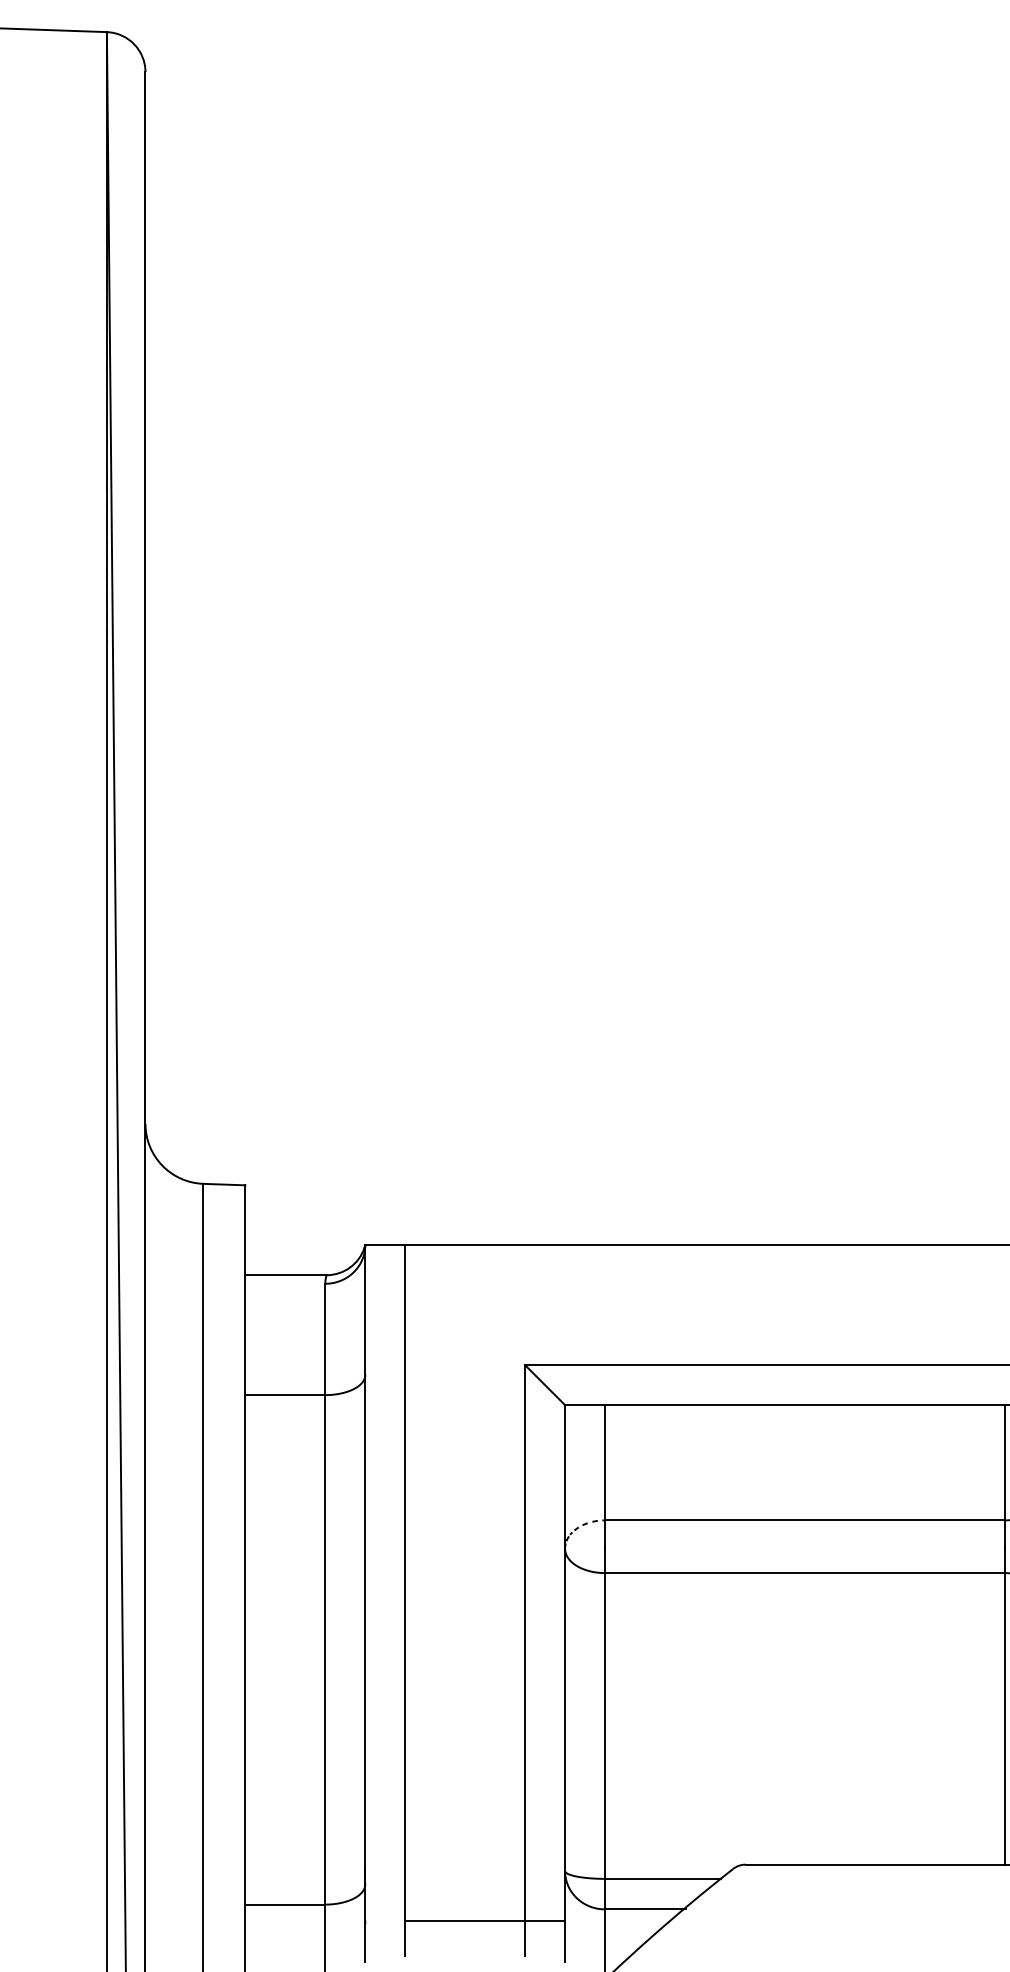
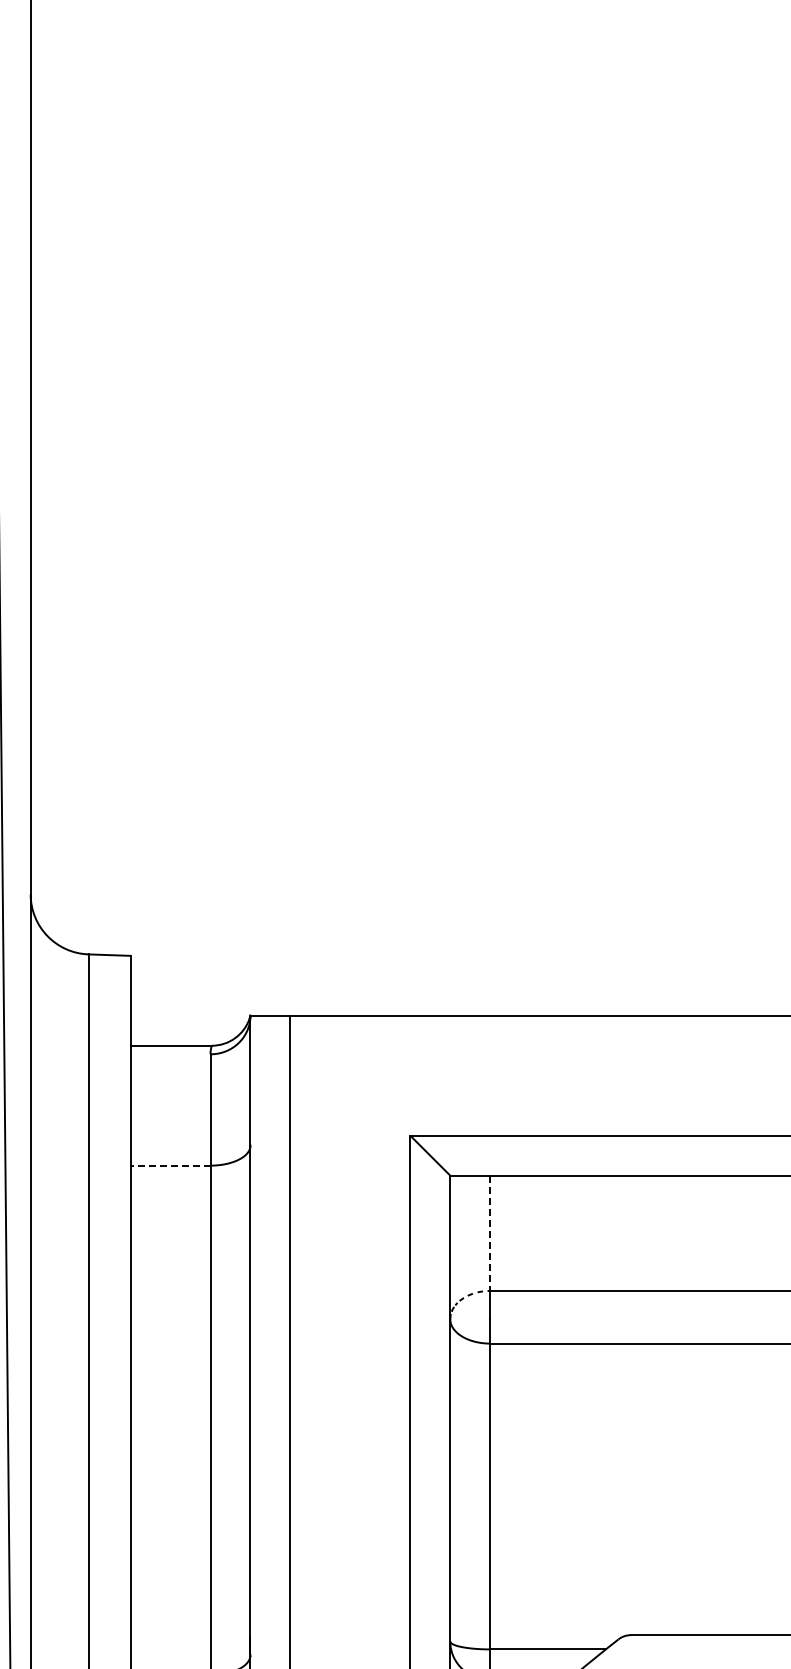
line: (285, 1395) -> (170, 1166), solid -> dashed
line: (605, 1462) -> (490, 1233), solid -> dashed

